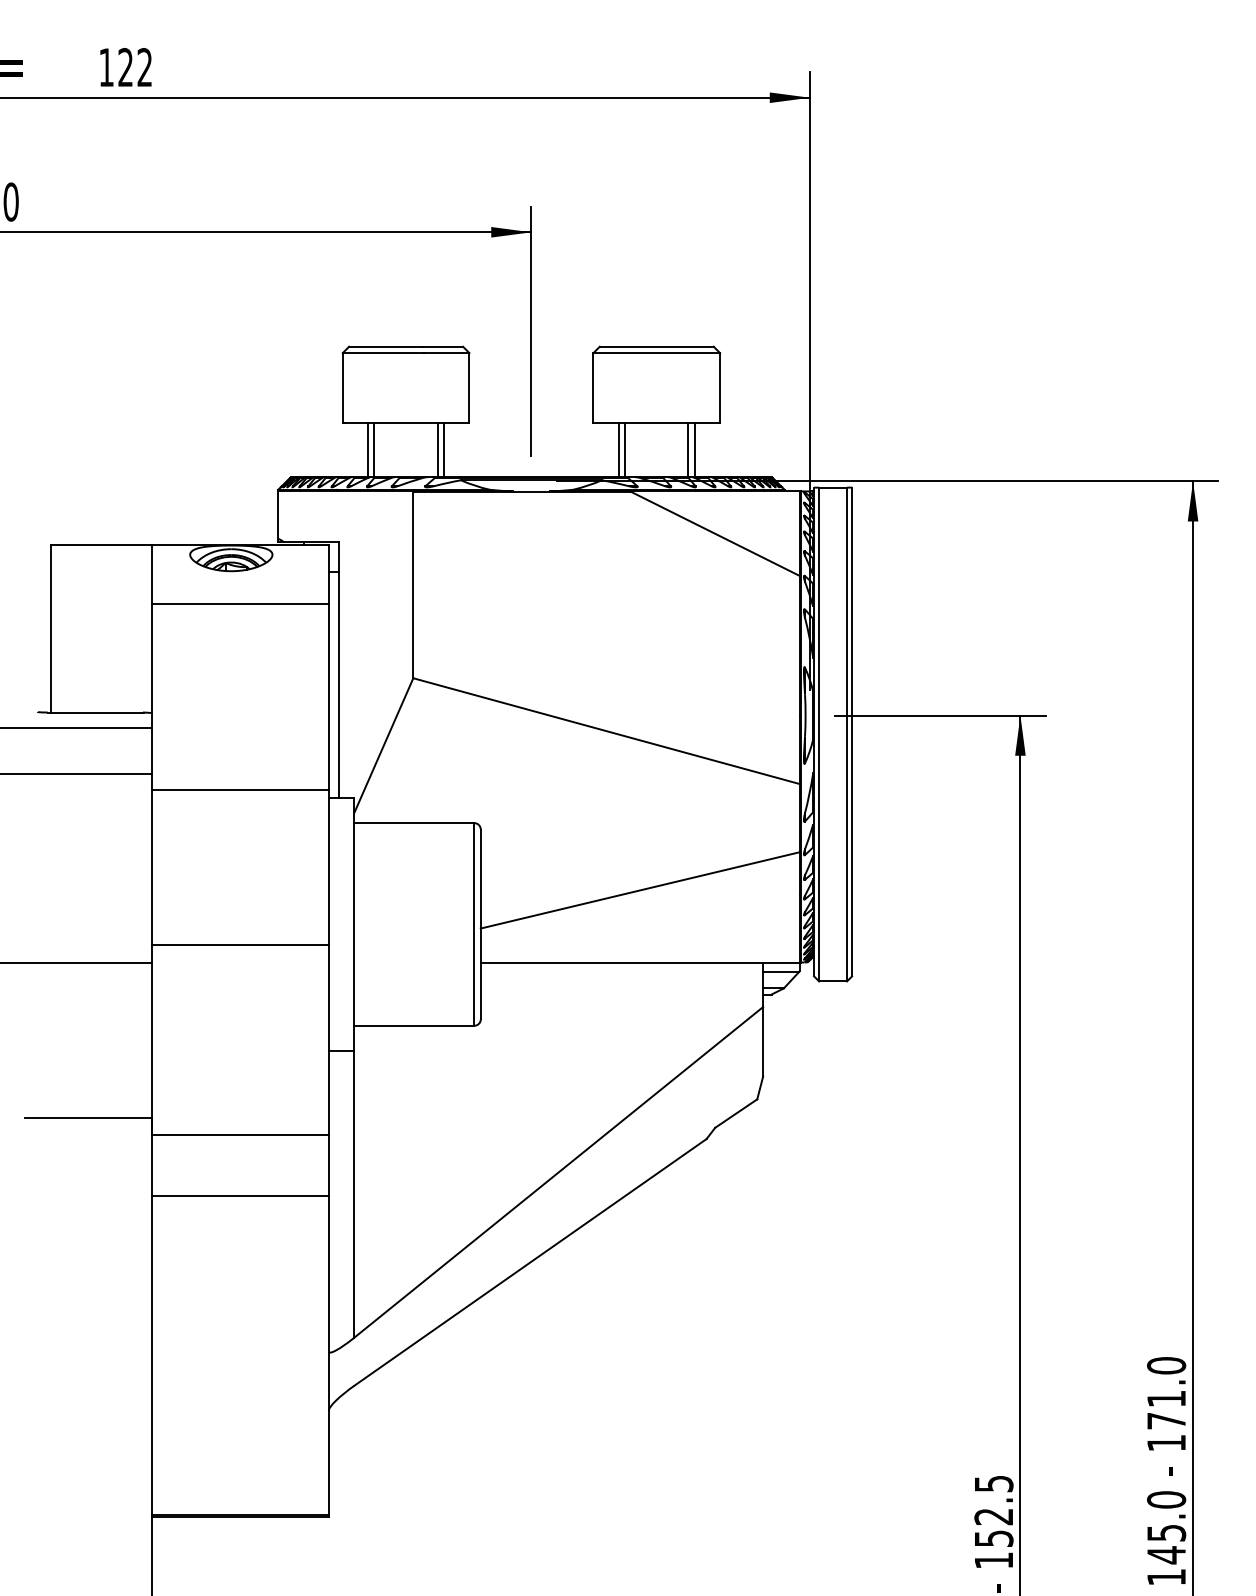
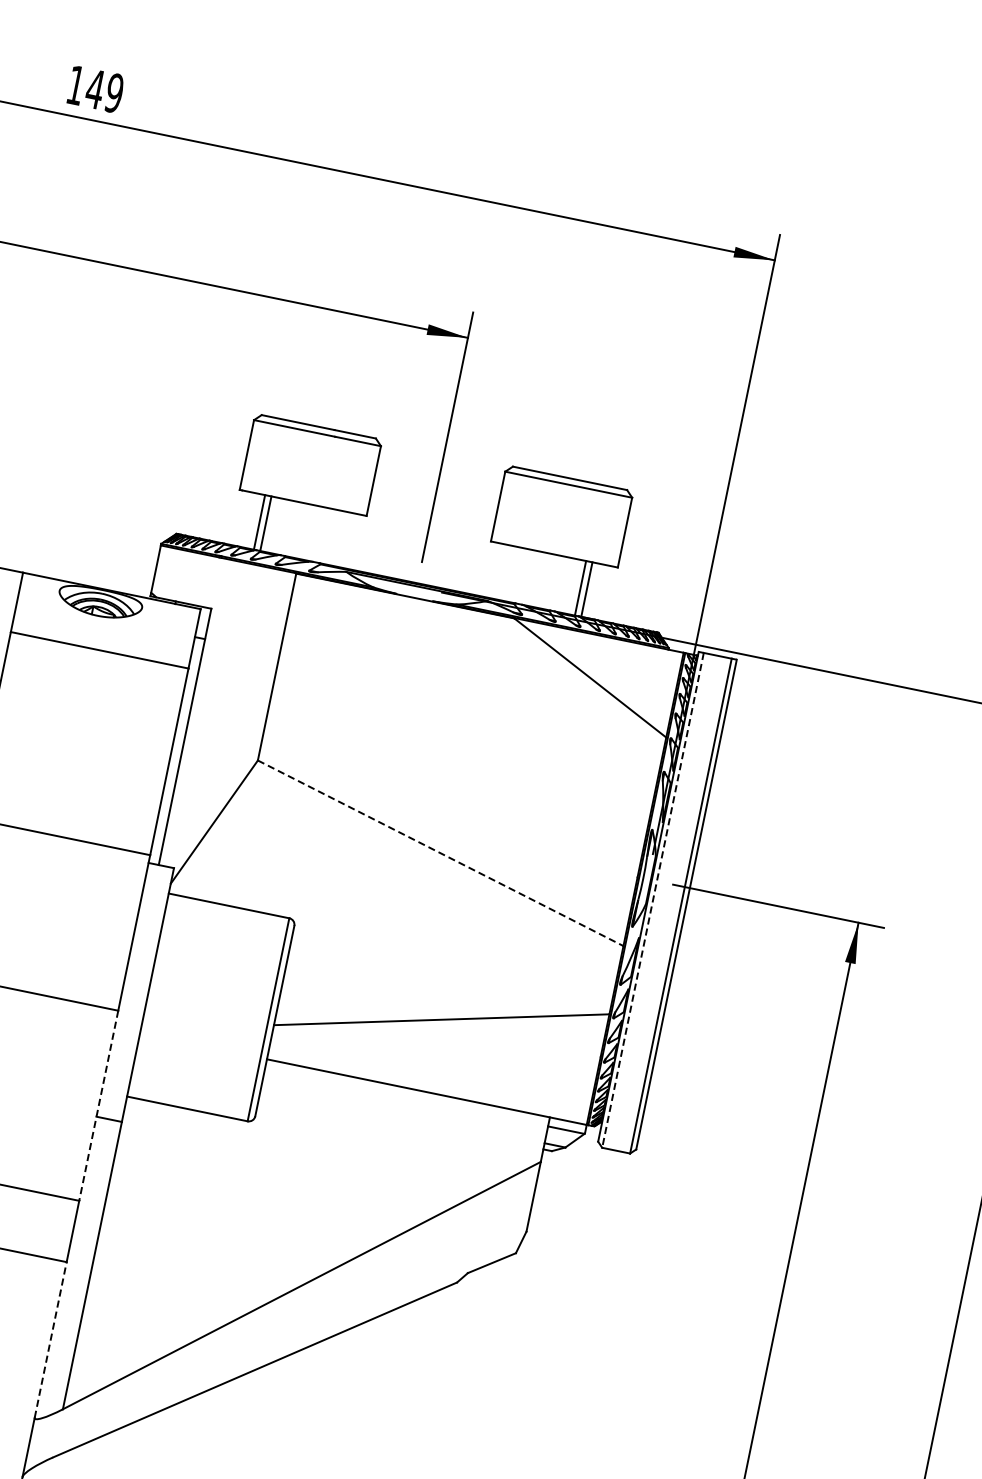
text: (134, 67) -> (104, 91), 122 -> 149
line: (437, 449) -> (329, 536), removed
line: (444, 449) -> (336, 537), removed
line: (618, 449) -> (510, 573), removed
line: (625, 449) -> (517, 574), removed
line: (607, 731) -> (441, 853), solid -> dashed
line: (819, 734) -> (653, 900), solid -> dashed
line: (328, 1040) -> (98, 1106), solid -> dashed
line: (328, 1273) -> (50, 1339), solid -> dashed

